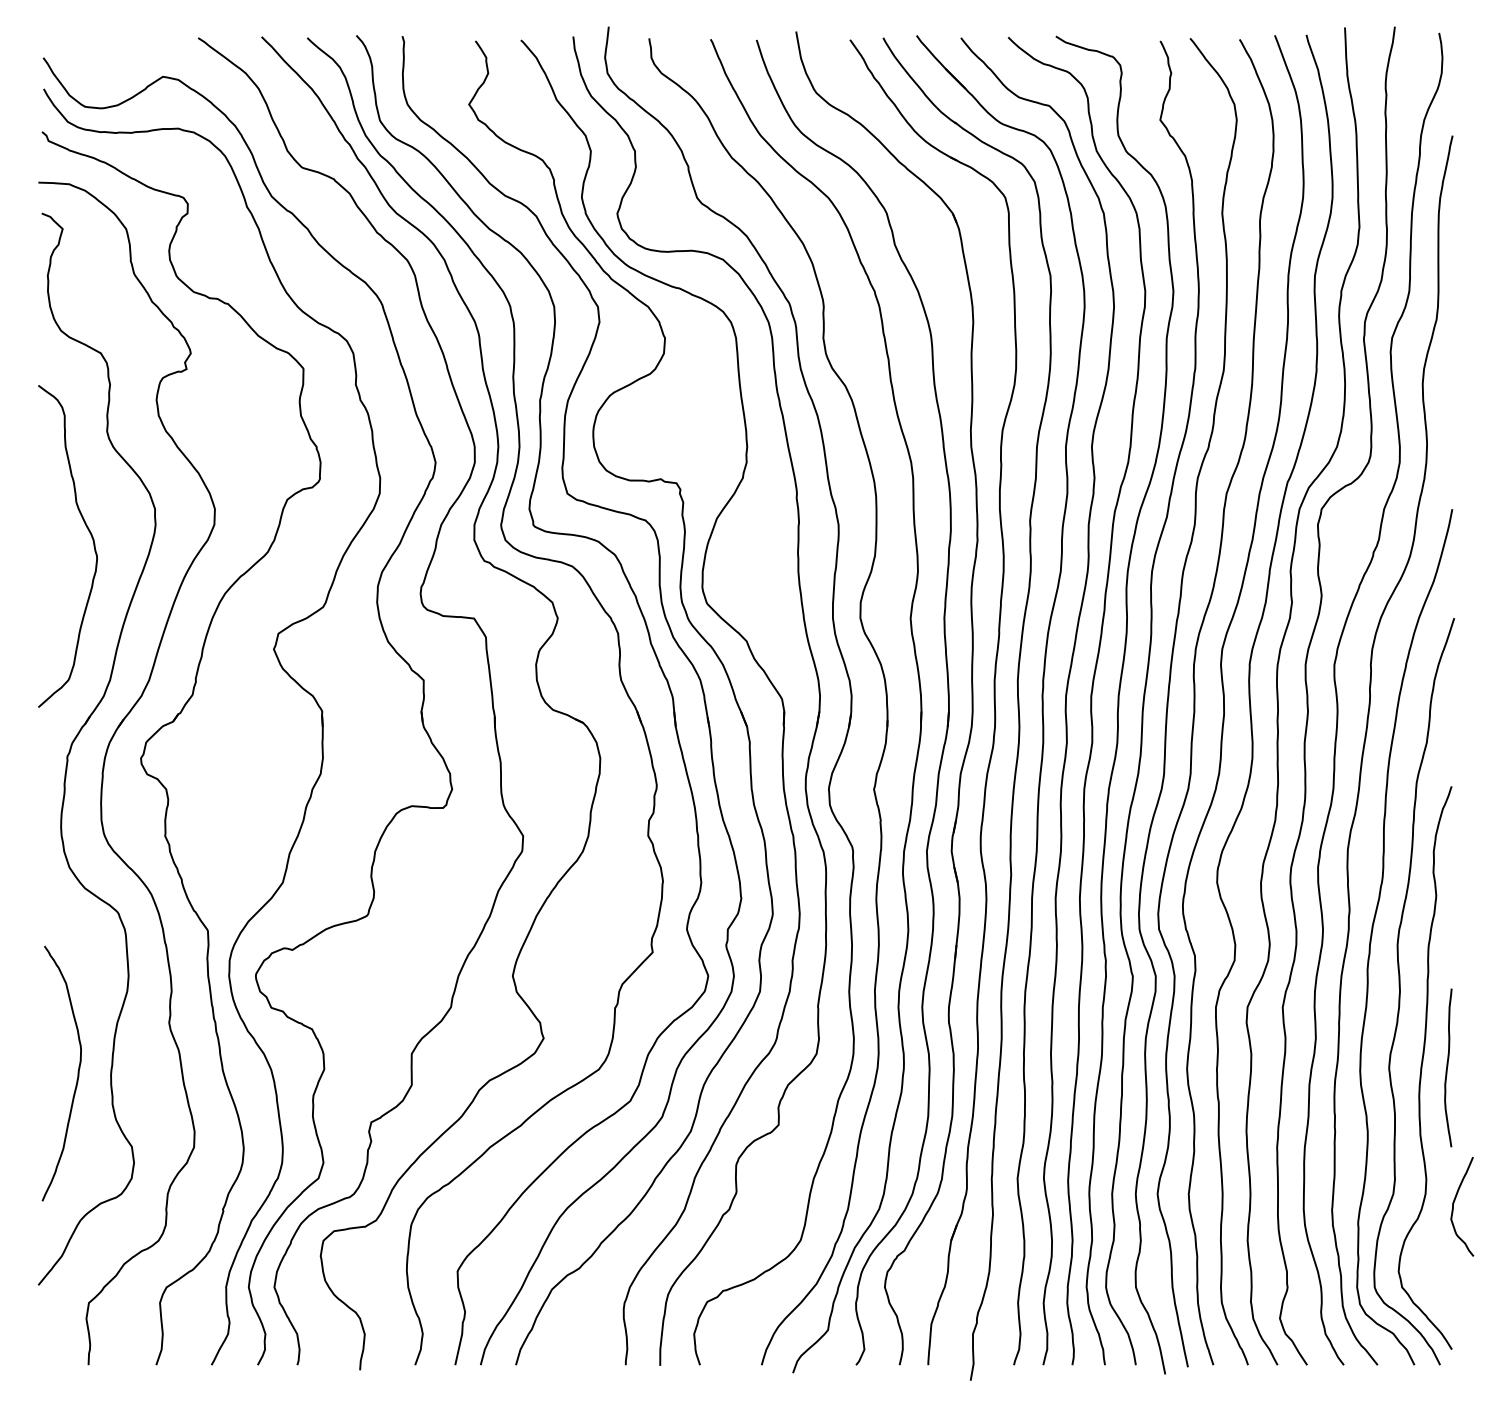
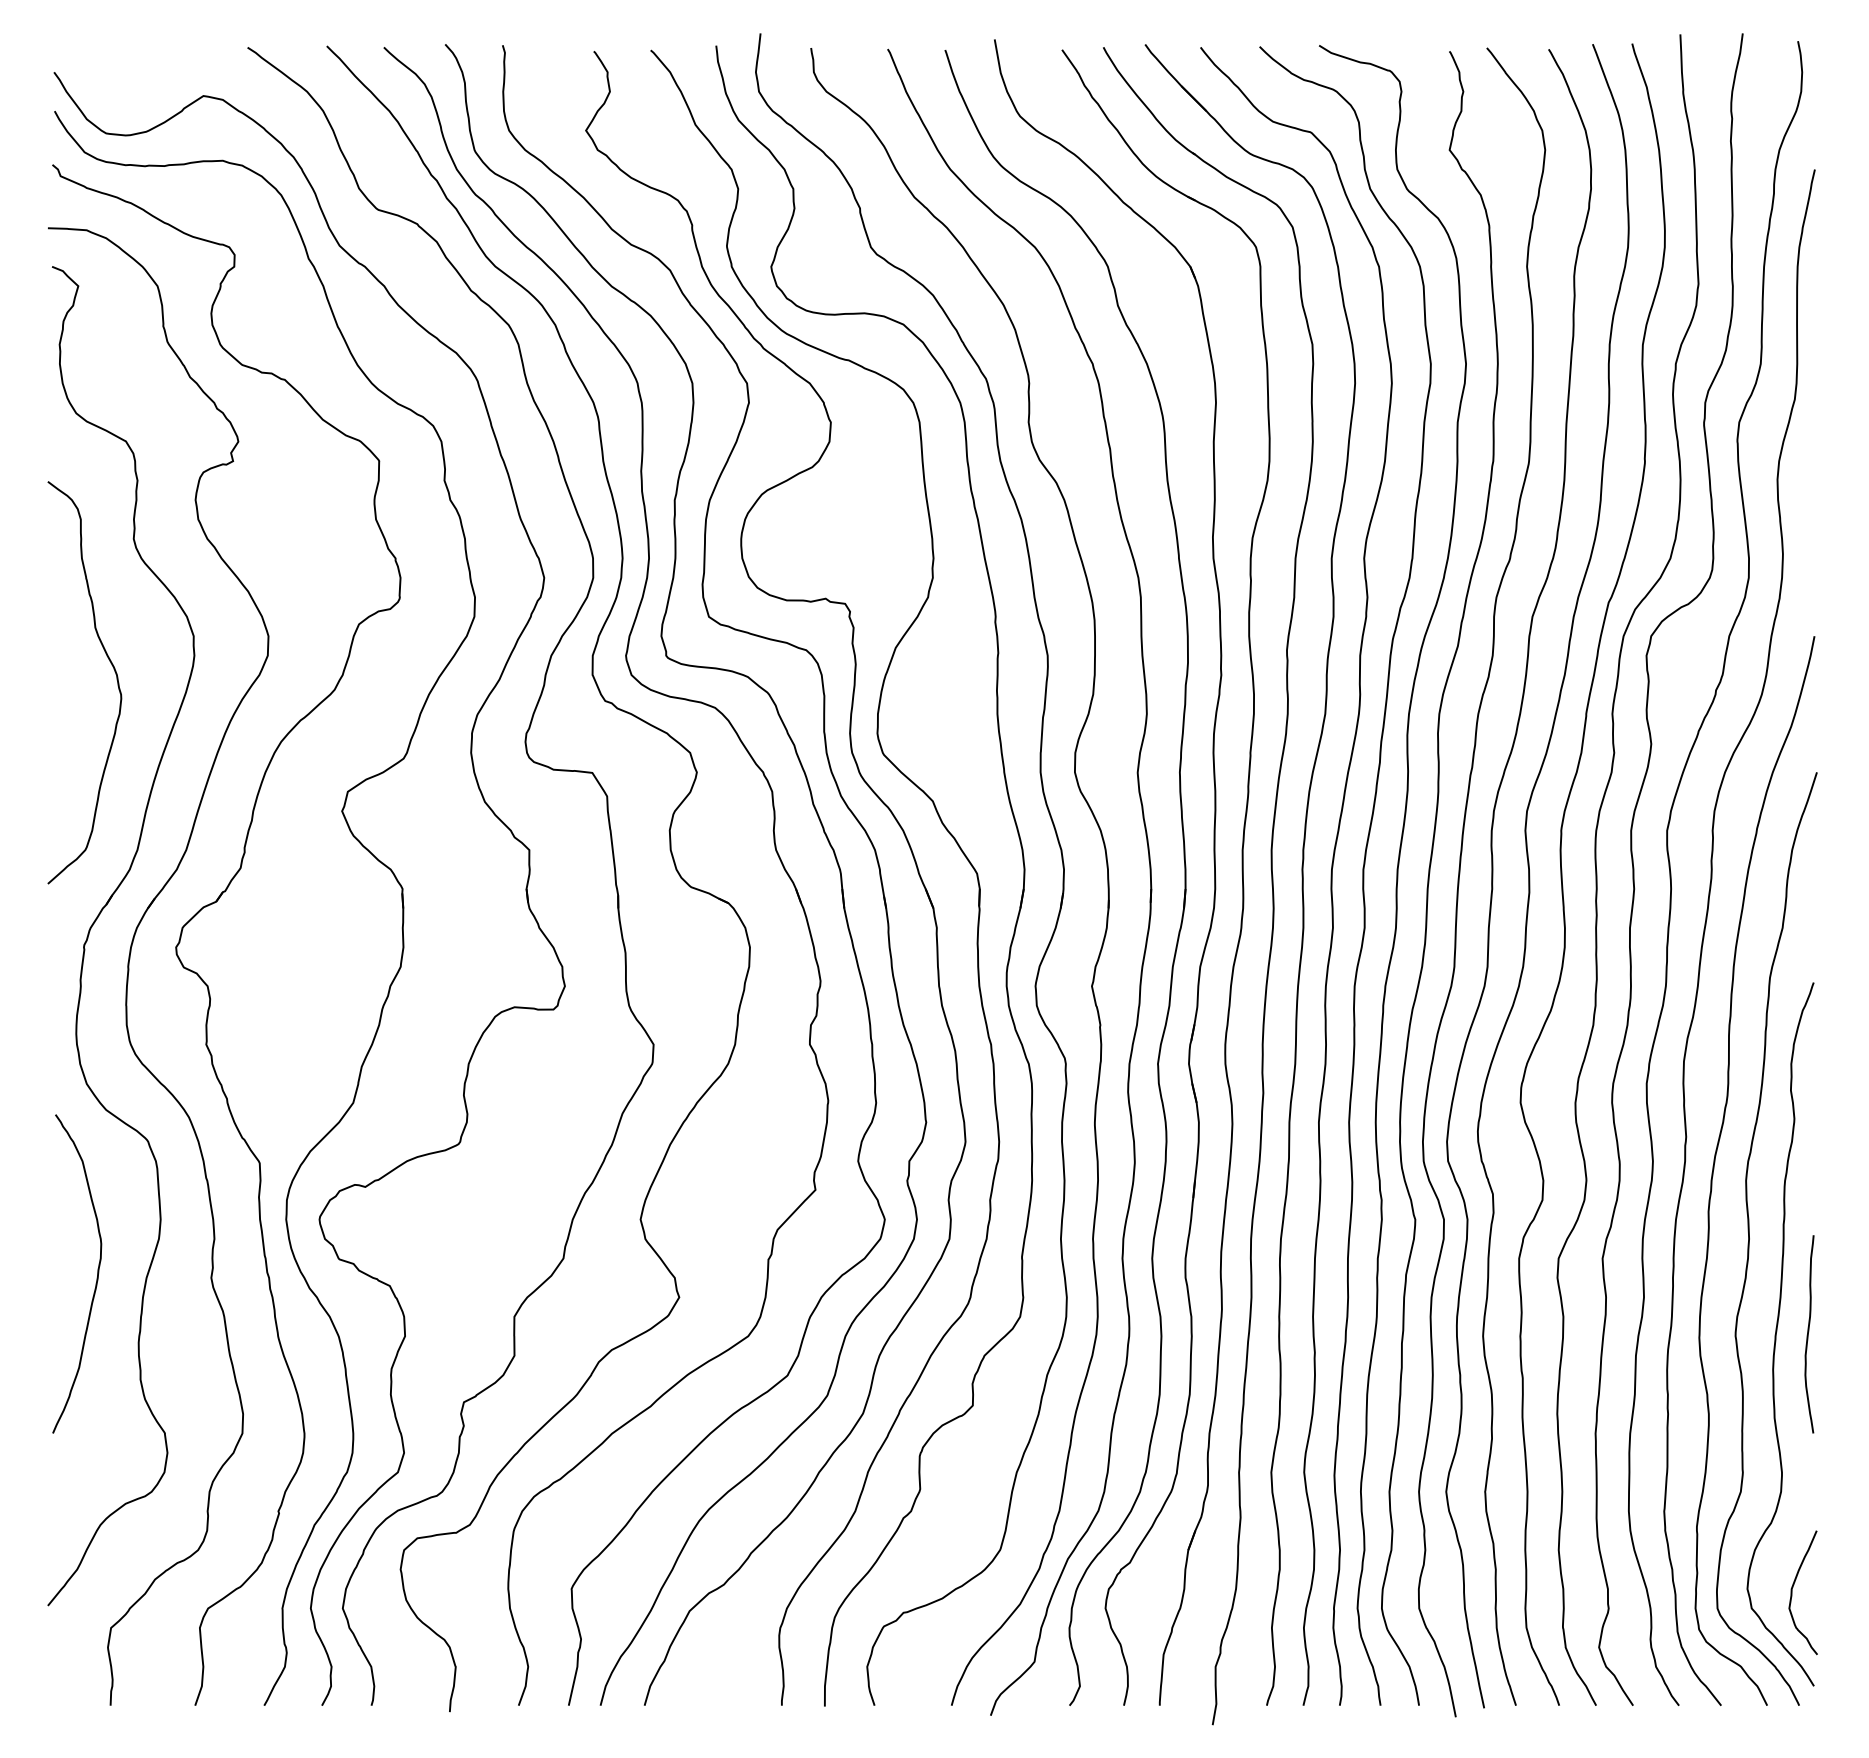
curve: (77, 1073) -> (96, 1273), moved
curve: (1454, 1203) -> (1793, 1588), moved

